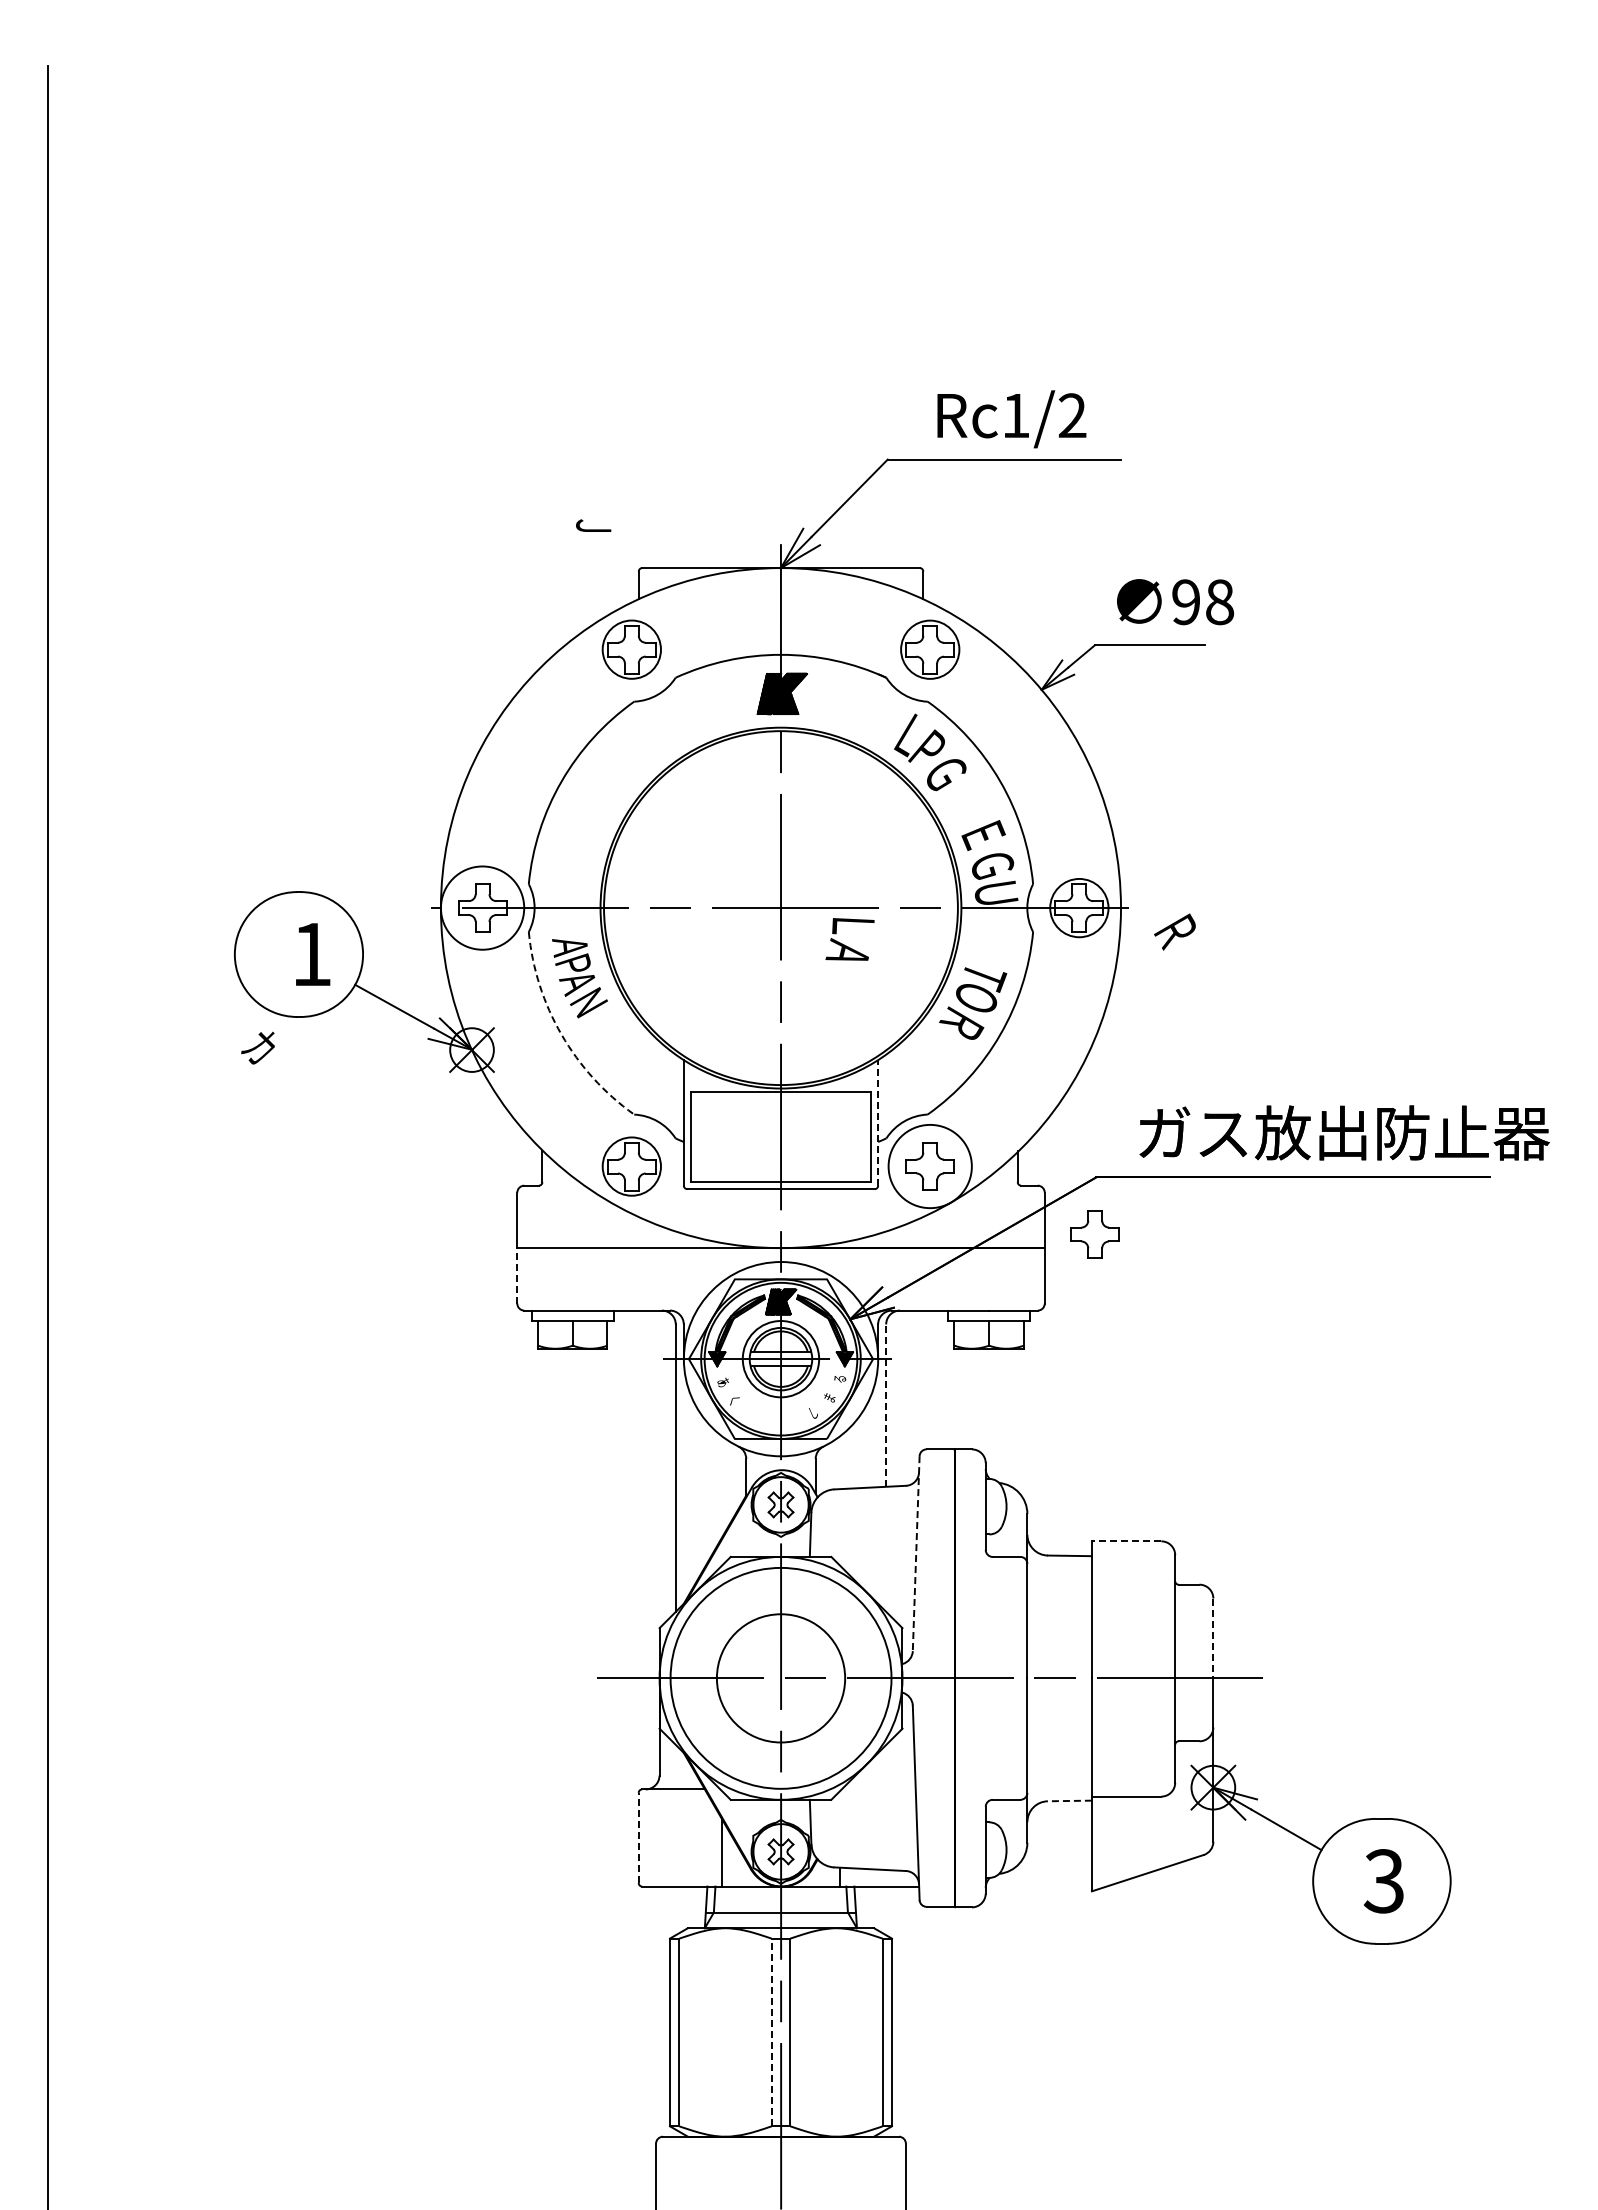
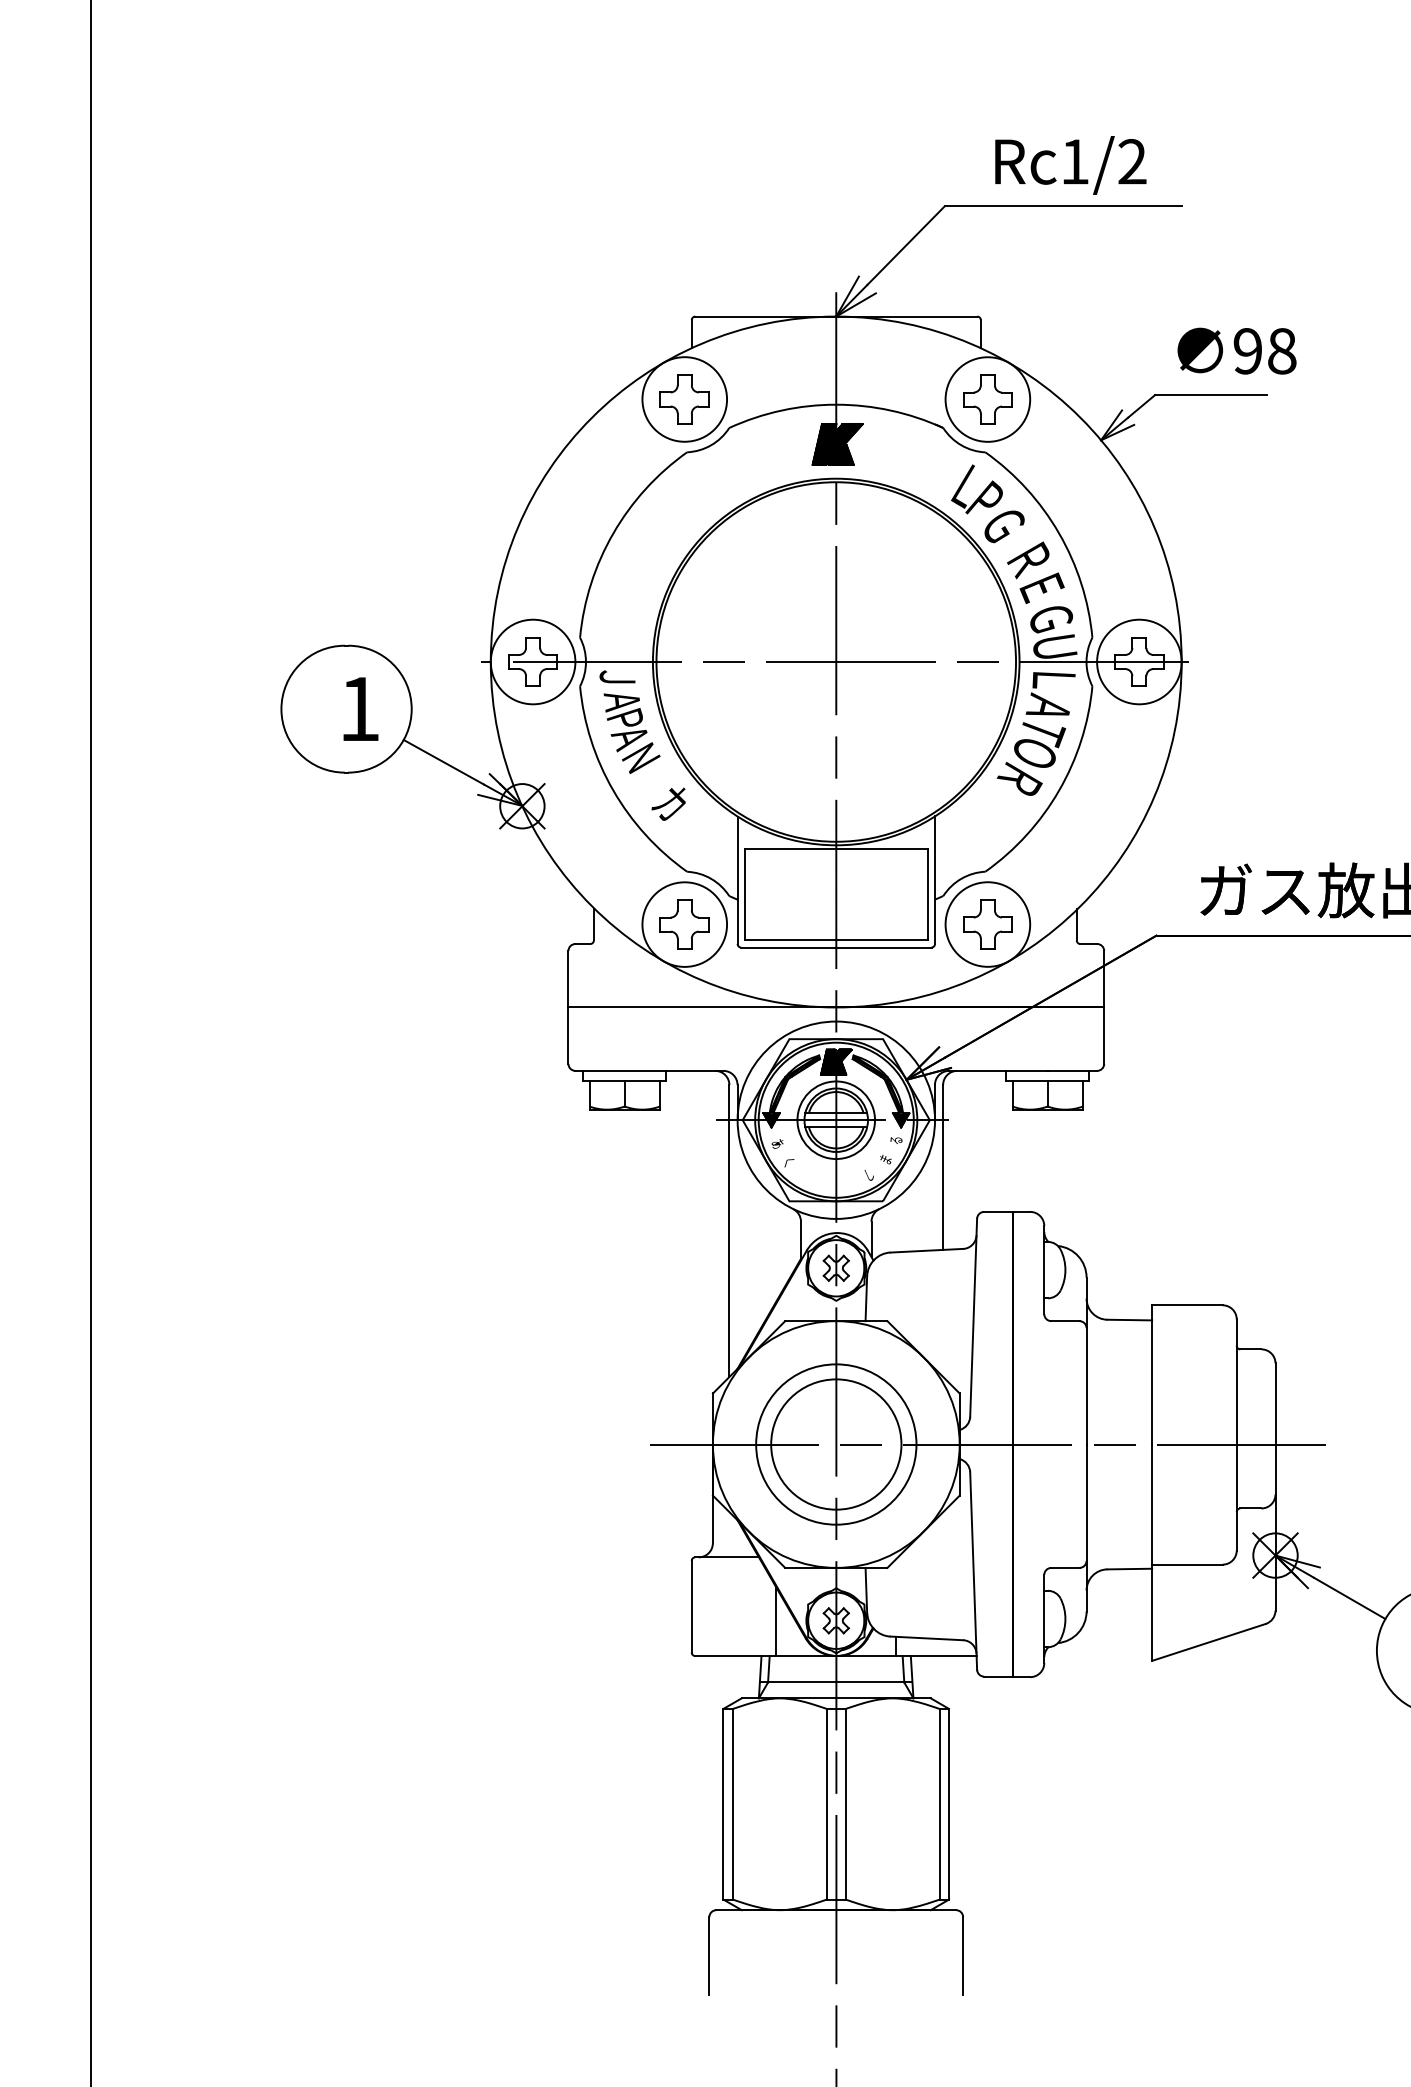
text: (593, 525) -> (617, 676), moved
circle: (631, 649) -> (684, 399), size x1.43
circle: (929, 649) -> (987, 399), size x1.43
circle: (1079, 907) -> (1139, 661), size x1.43
text: (1174, 931) -> (1027, 559), moved
text: (849, 939) -> (1050, 693), moved
arc: (561, 1034) -> (613, 790), dashed -> solid
text: (257, 1047) -> (668, 803), moved
line: (878, 1122) -> (935, 879), dashed -> solid
circle: (631, 1166) -> (684, 924), size x1.43
part: (1094, 1234) -> (1154, 993), removed
line: (517, 1275) -> (568, 1035), dashed -> solid
line: (886, 1405) -> (943, 1167), dashed -> solid
line: (1126, 1541) -> (1187, 1305), dashed -> solid
line: (916, 1553) -> (973, 1317), dashed -> solid
line: (1213, 1638) -> (1275, 1404), dashed -> solid
circle: (780, 1678) -> (835, 1444), size x0.71
line: (1069, 1800) -> (1129, 1568), dashed -> solid
line: (638, 1837) -> (691, 1606), dashed -> solid
line: (771, 2032) -> (826, 1804), dashed -> solid

